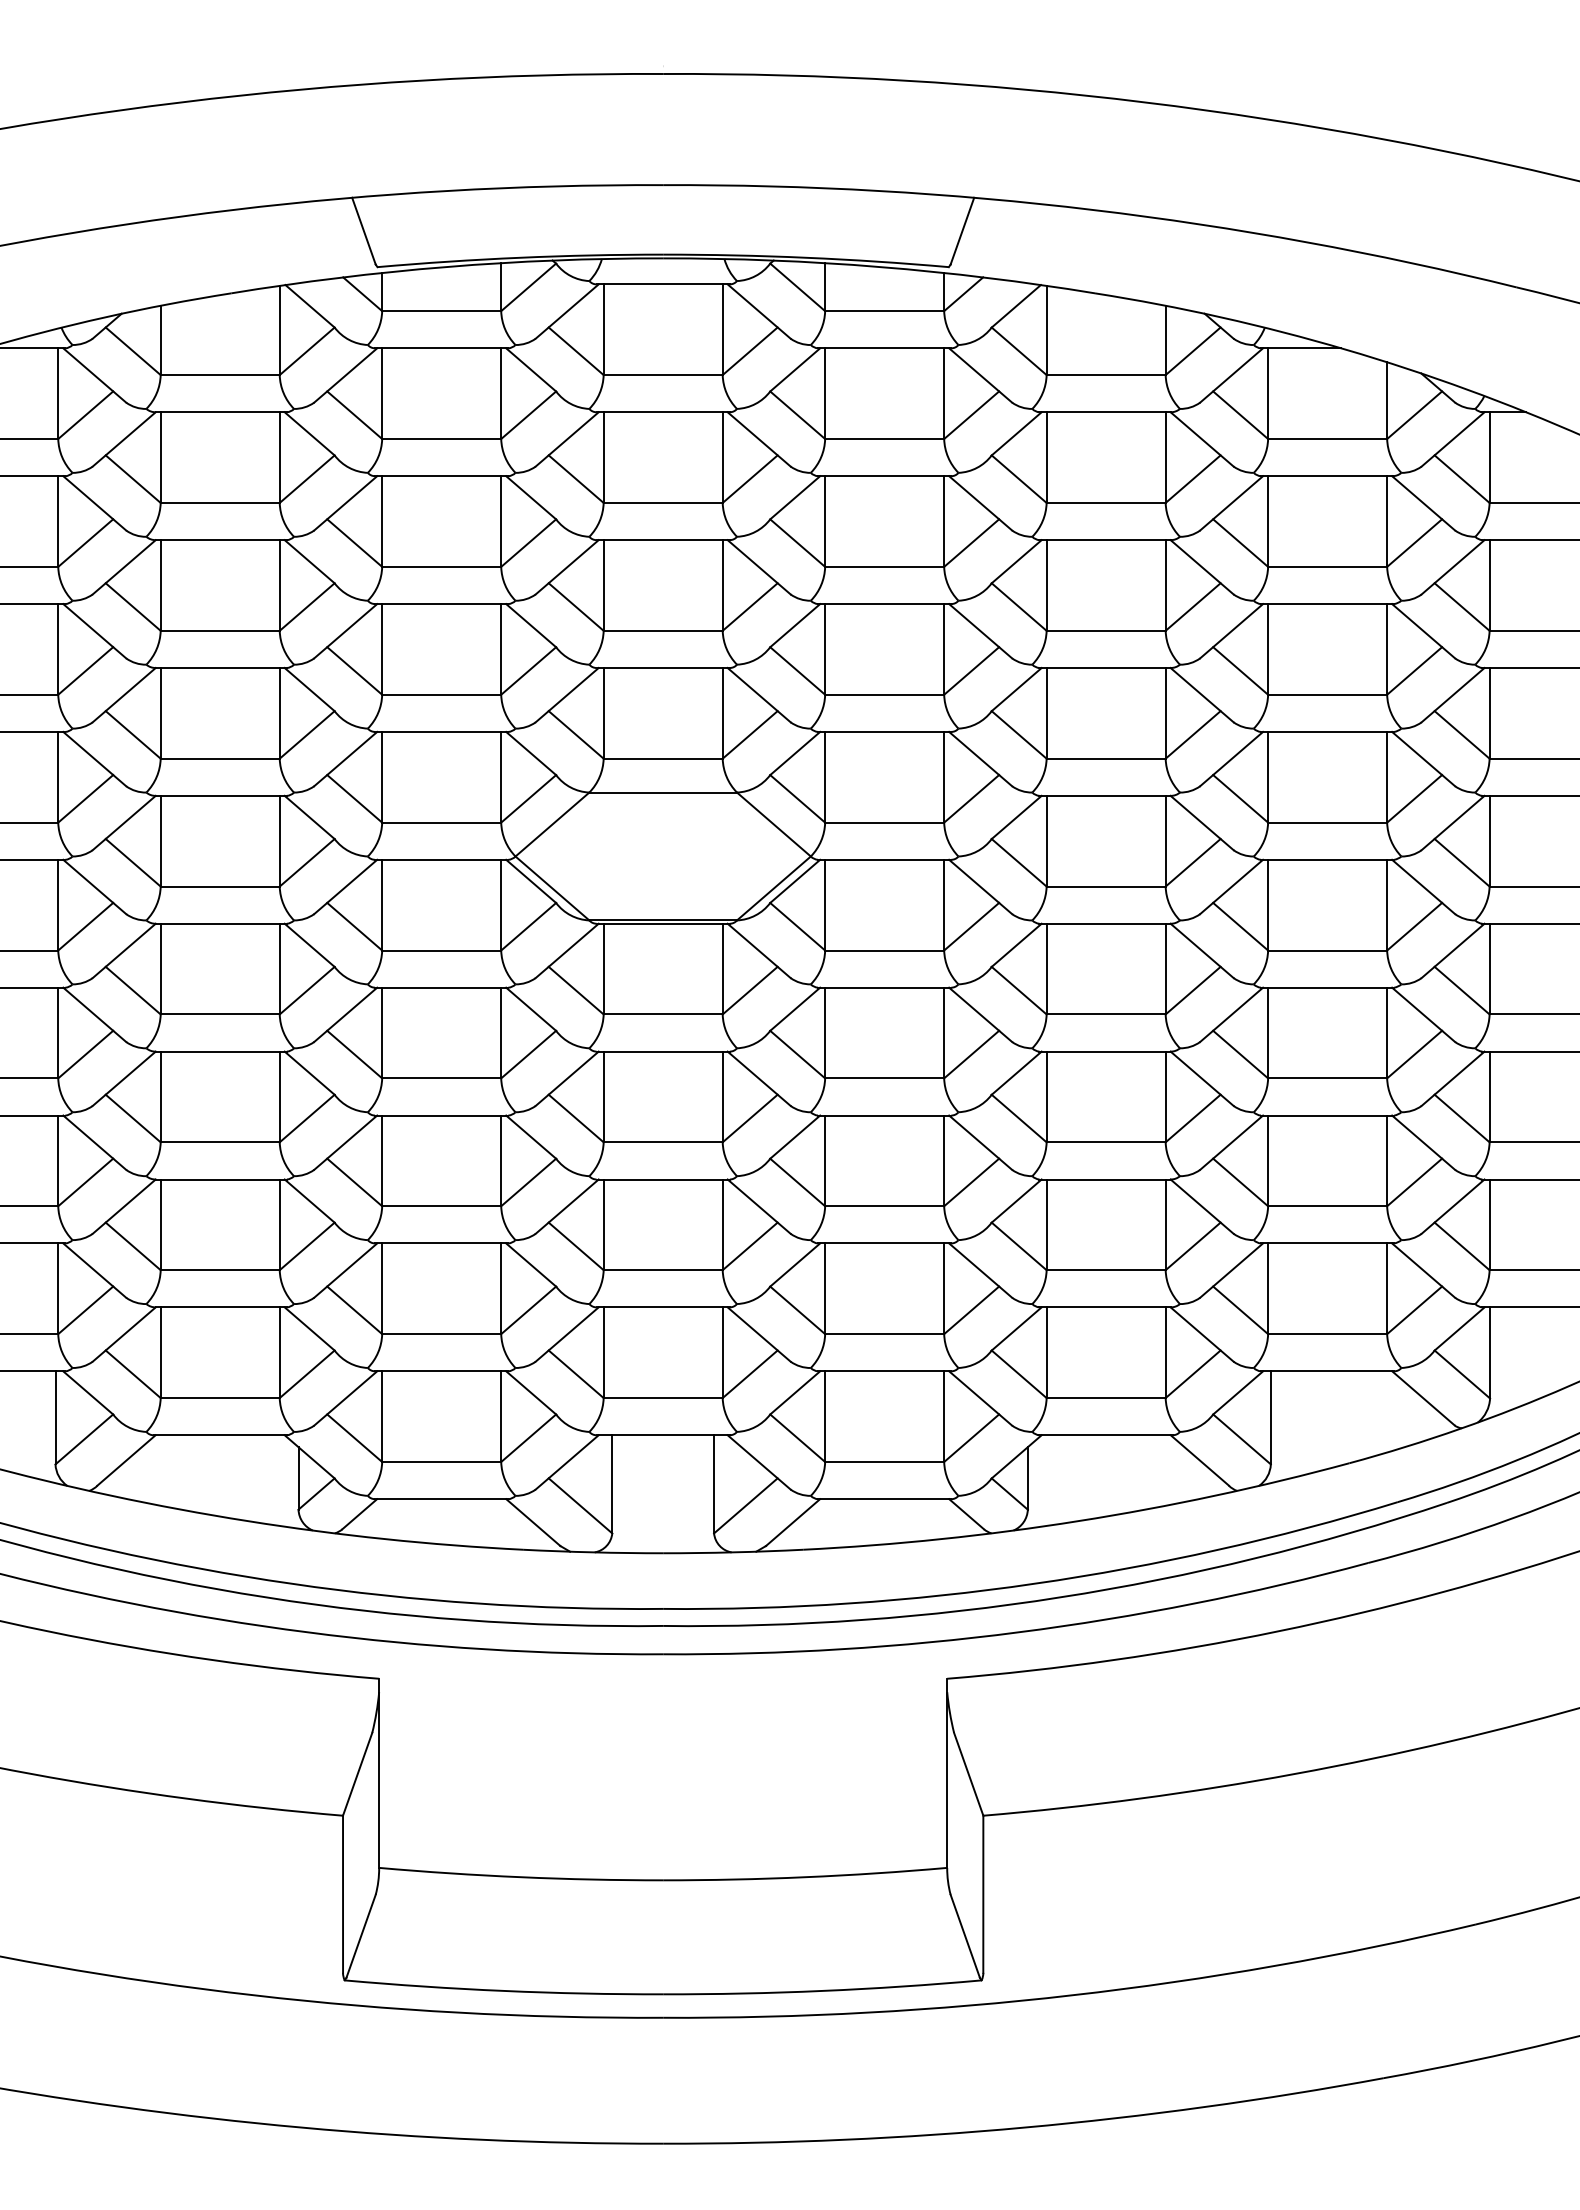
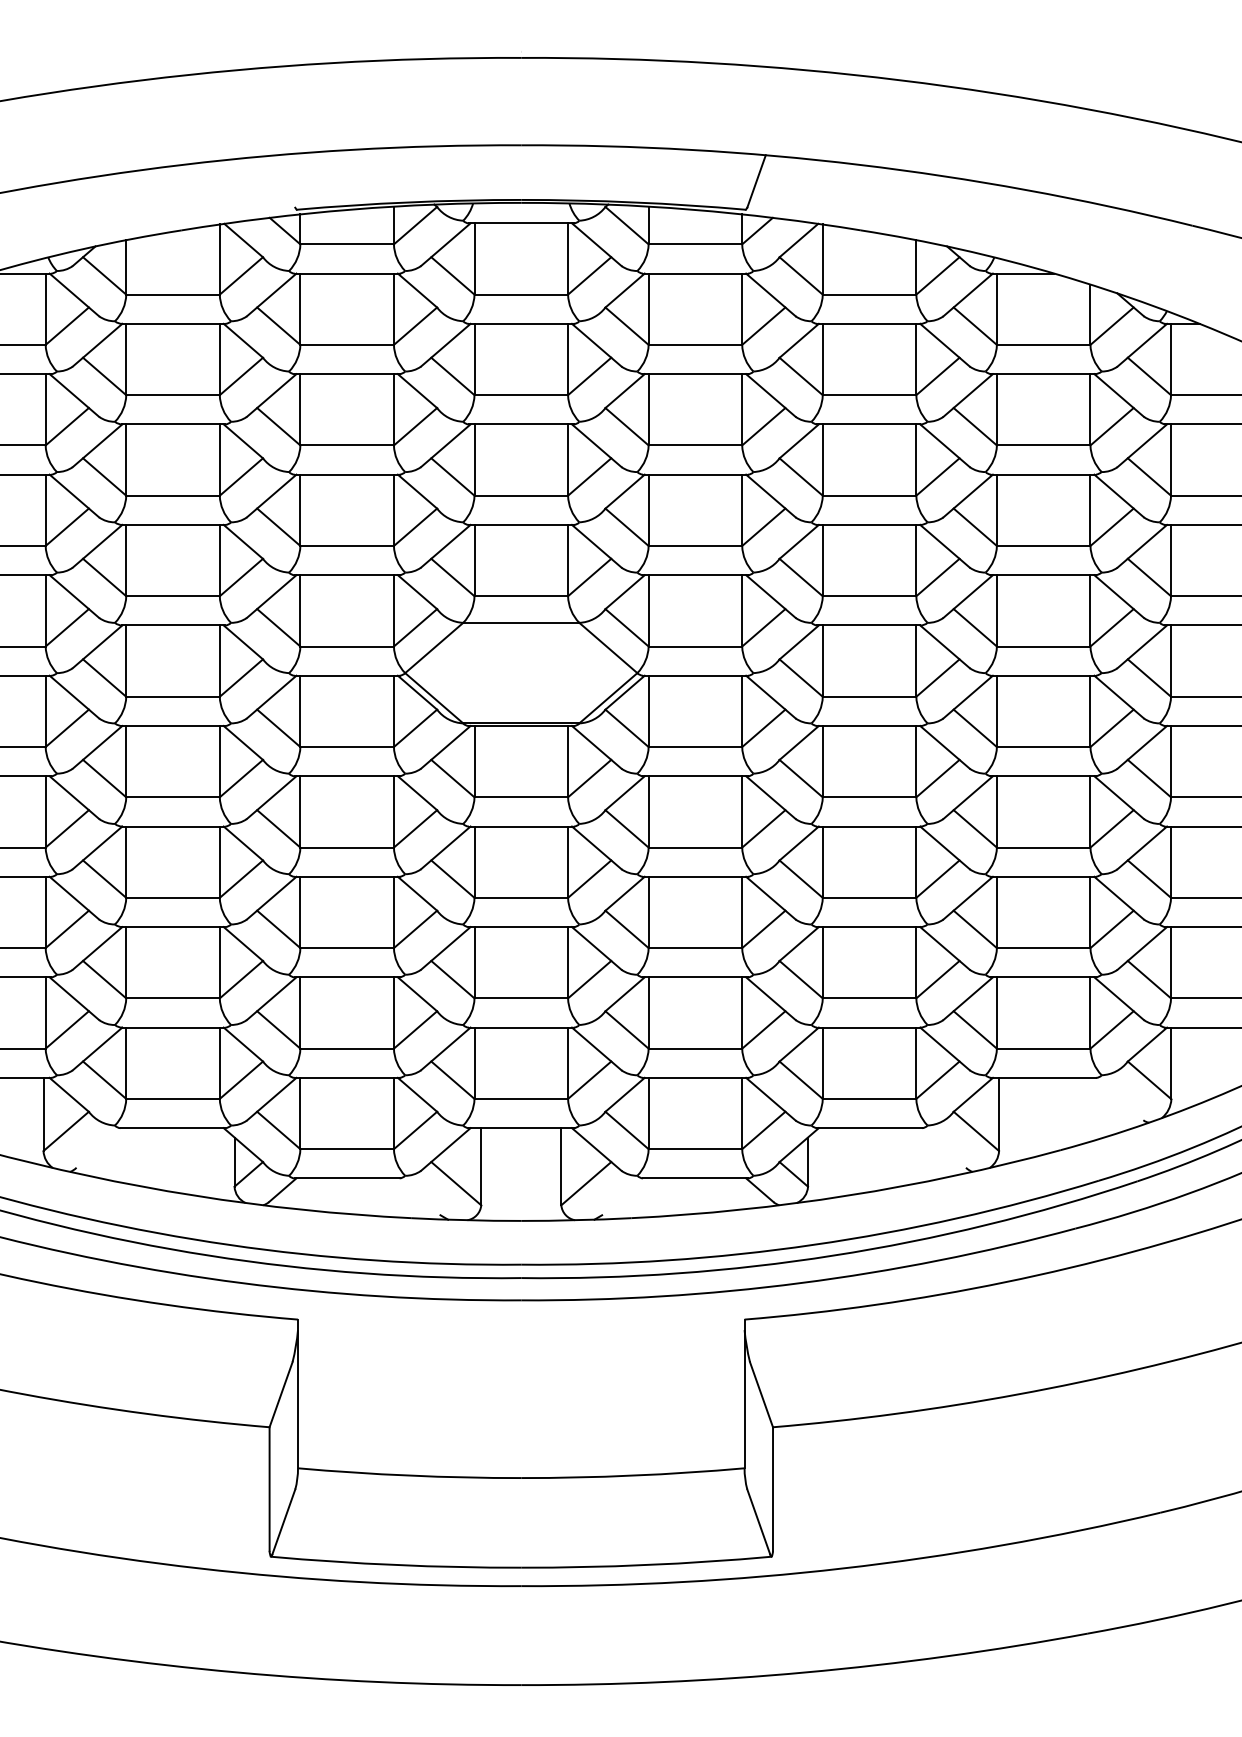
line: (363, 230) -> (285, 180), removed
line: (1423, 1398) -> (1119, 1099), removed
line: (126, 1460) -> (99, 1147), removed
line: (1199, 1460) -> (942, 1147), removed
line: (533, 1522) -> (419, 1196), removed
line: (792, 1522) -> (622, 1196), removed

